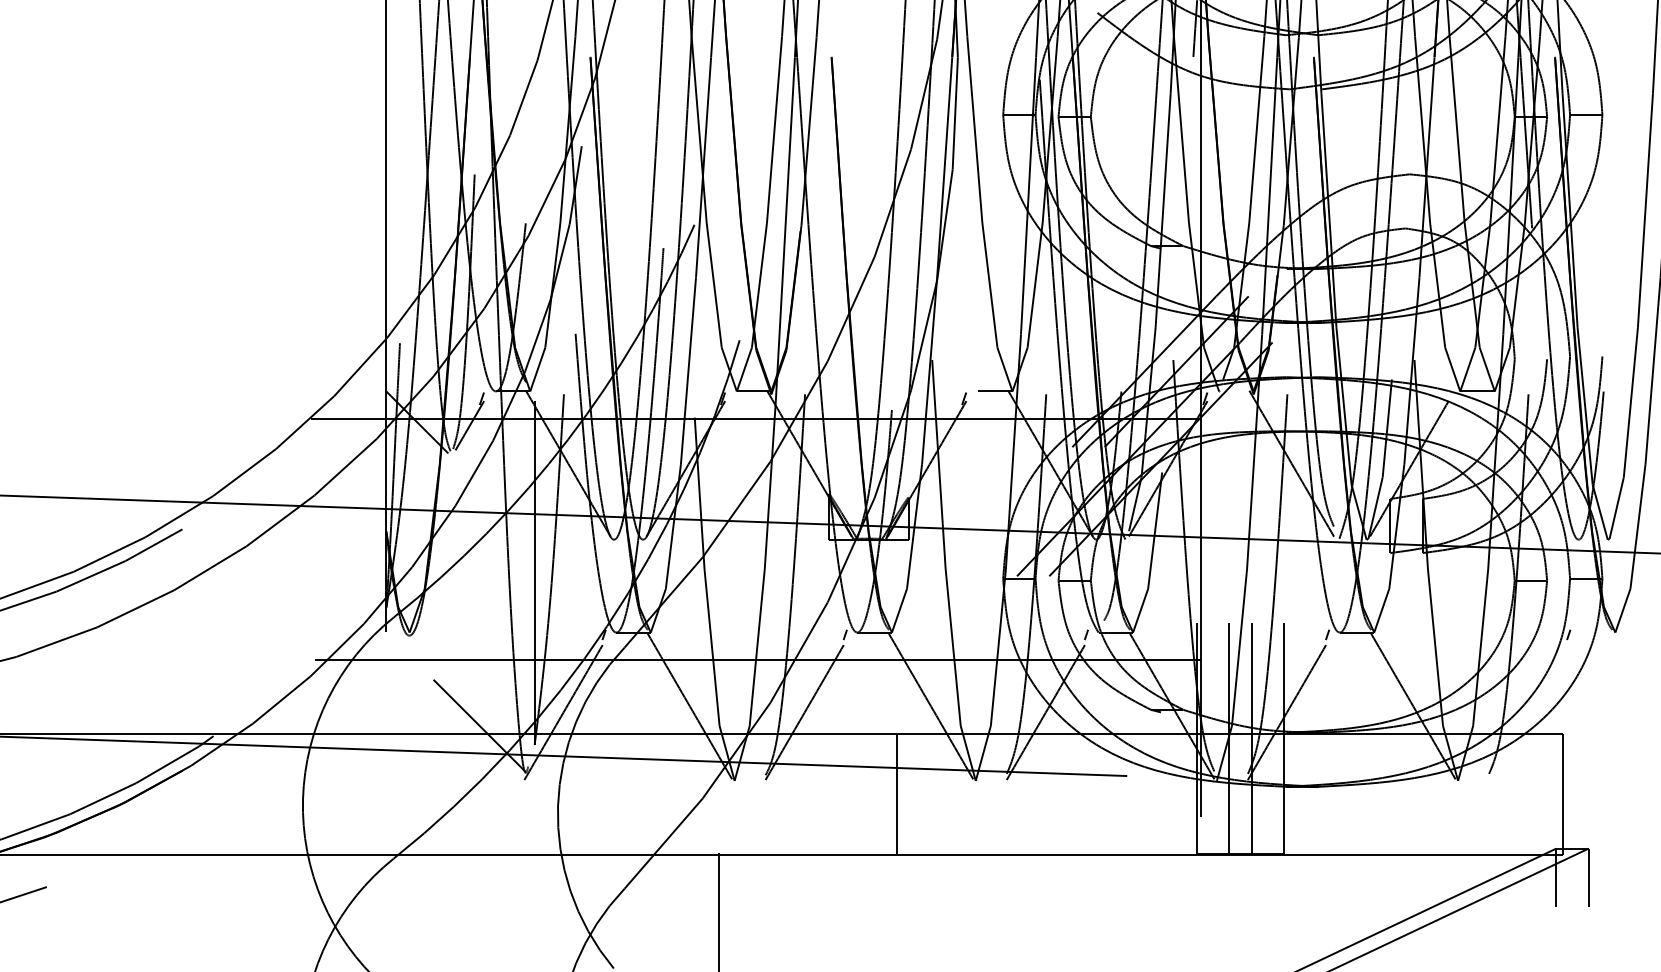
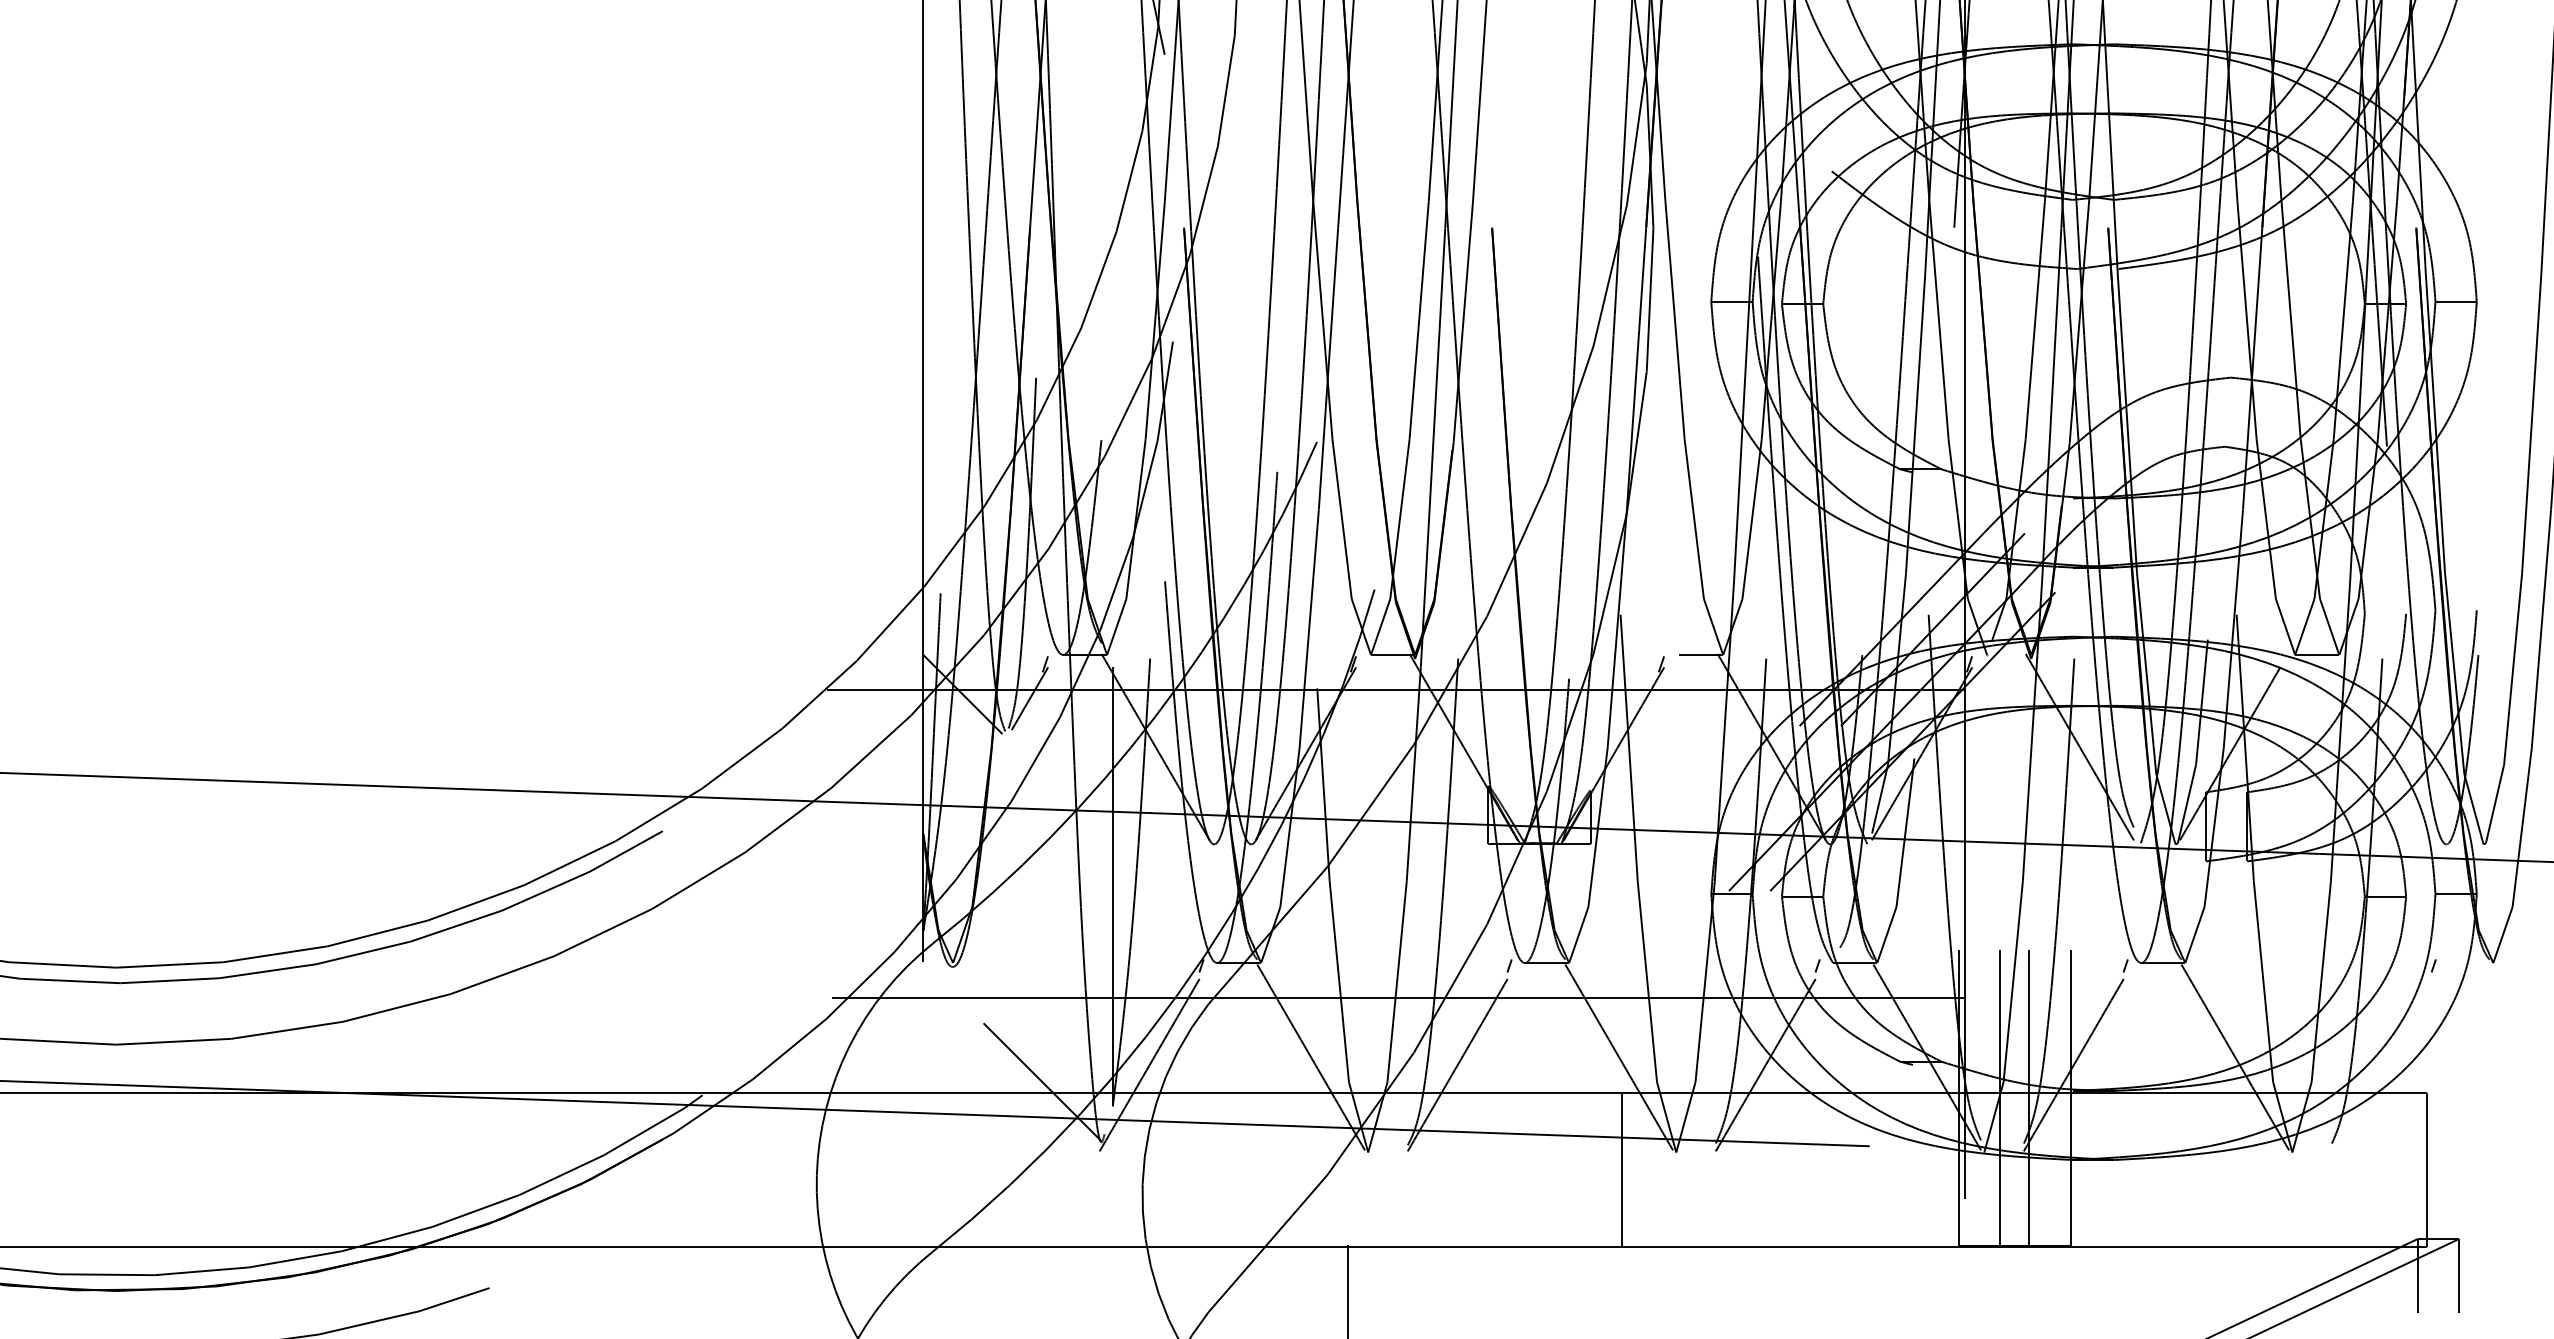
line: (896, 794) -> (1621, 1169), moved

